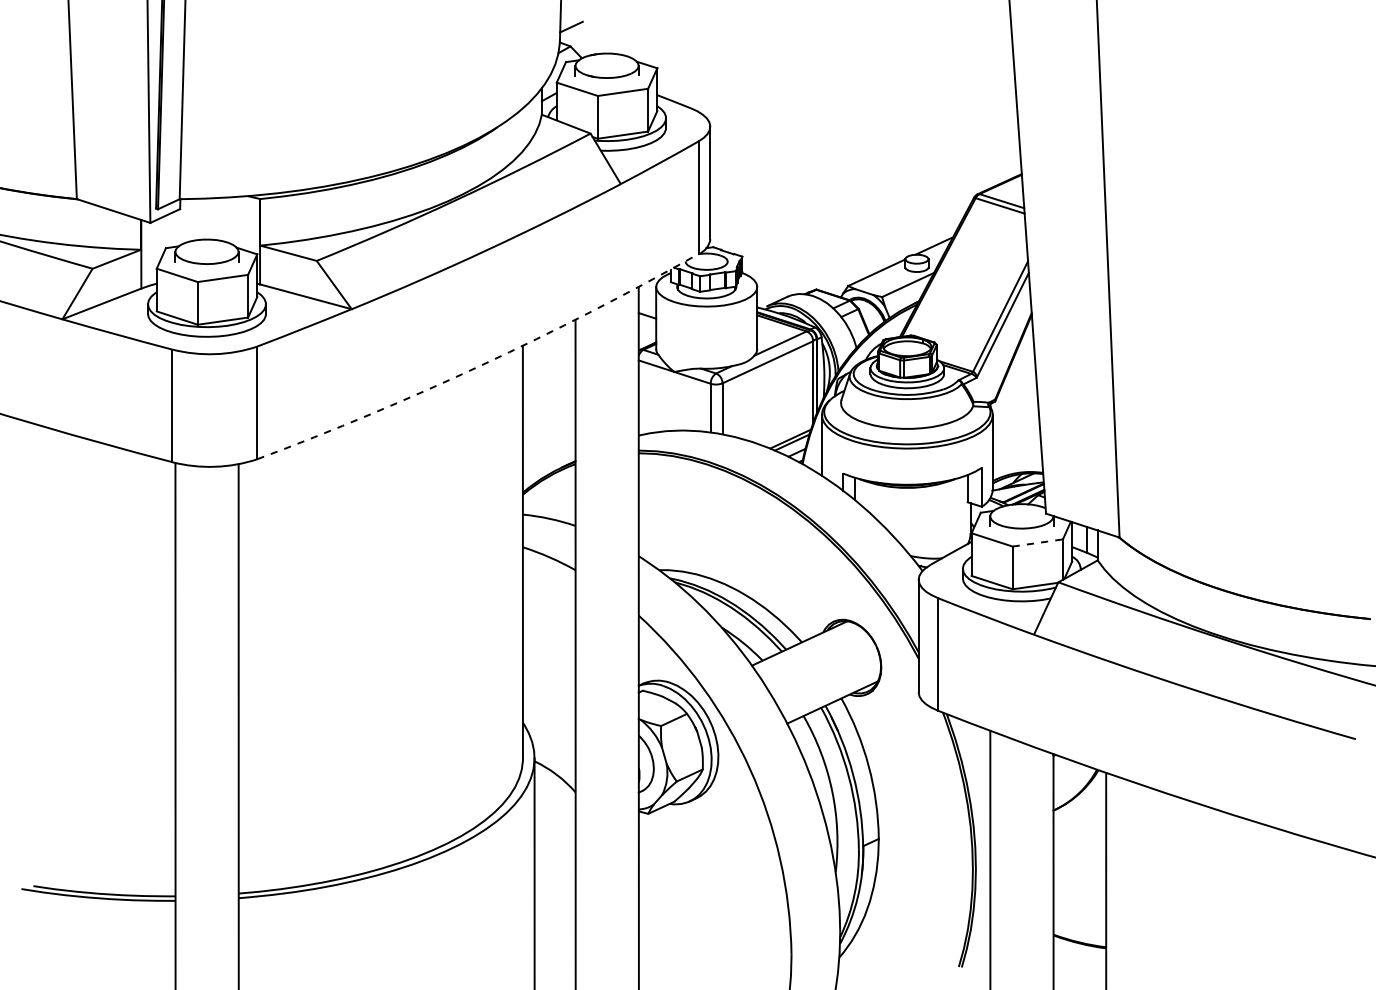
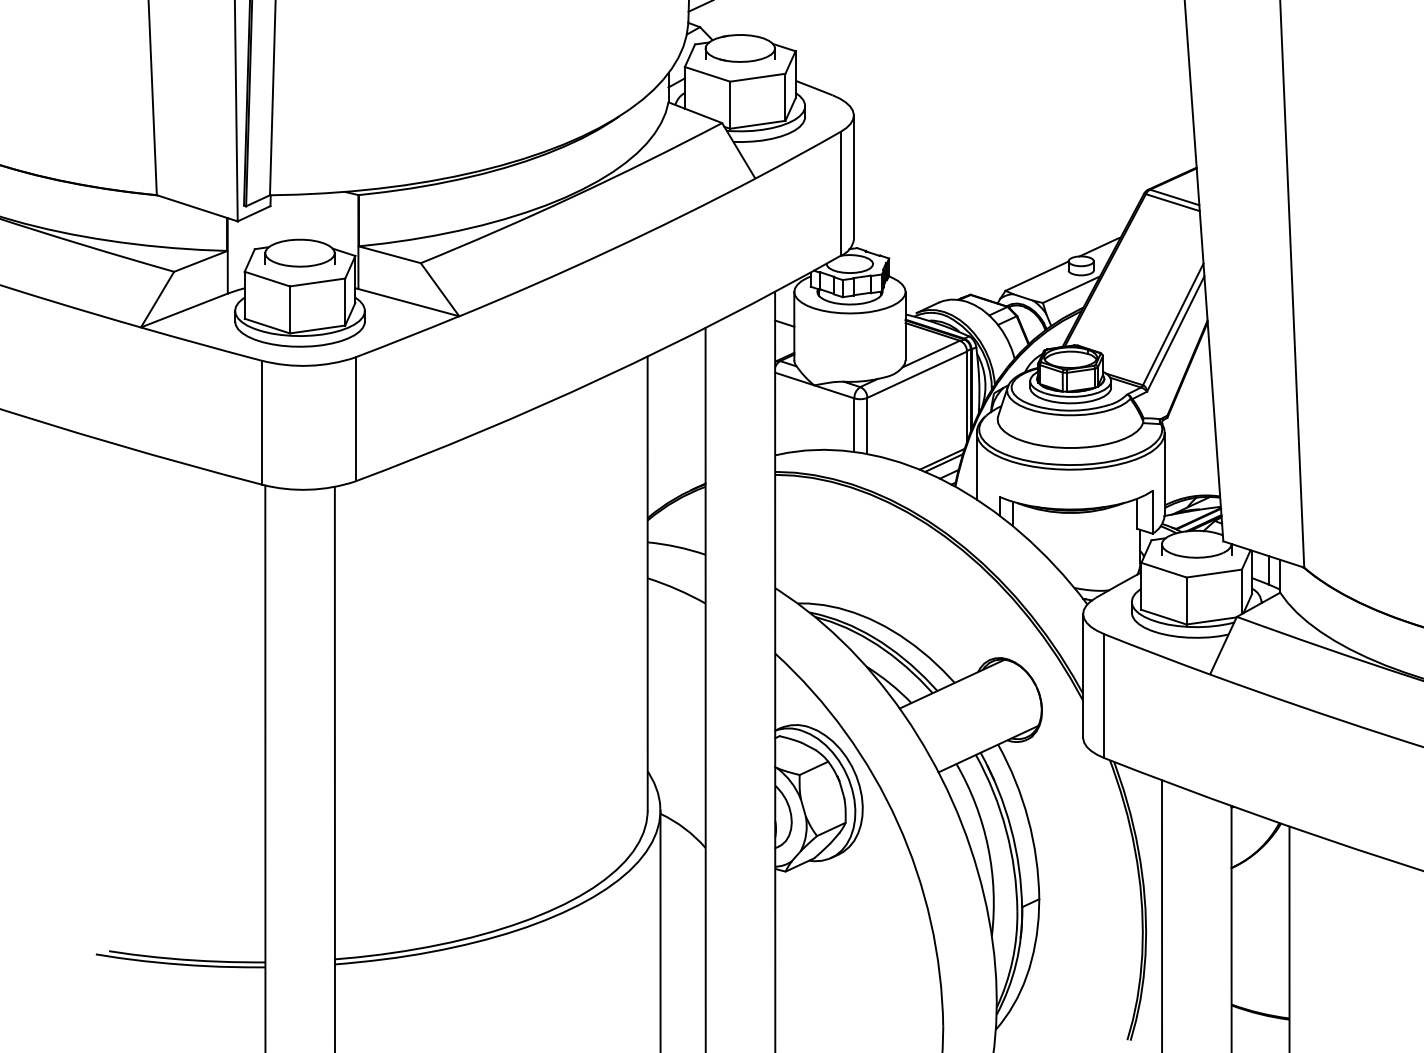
arc: (482, 365) -> (603, 378), dashed -> solid
line: (1038, 542) -> (1215, 573), dashed -> solid

